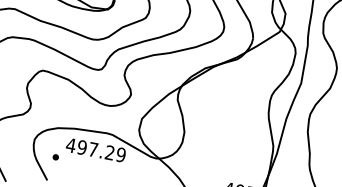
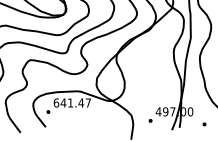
text: (96, 149) -> (72, 102), 497.29 -> 641.47

